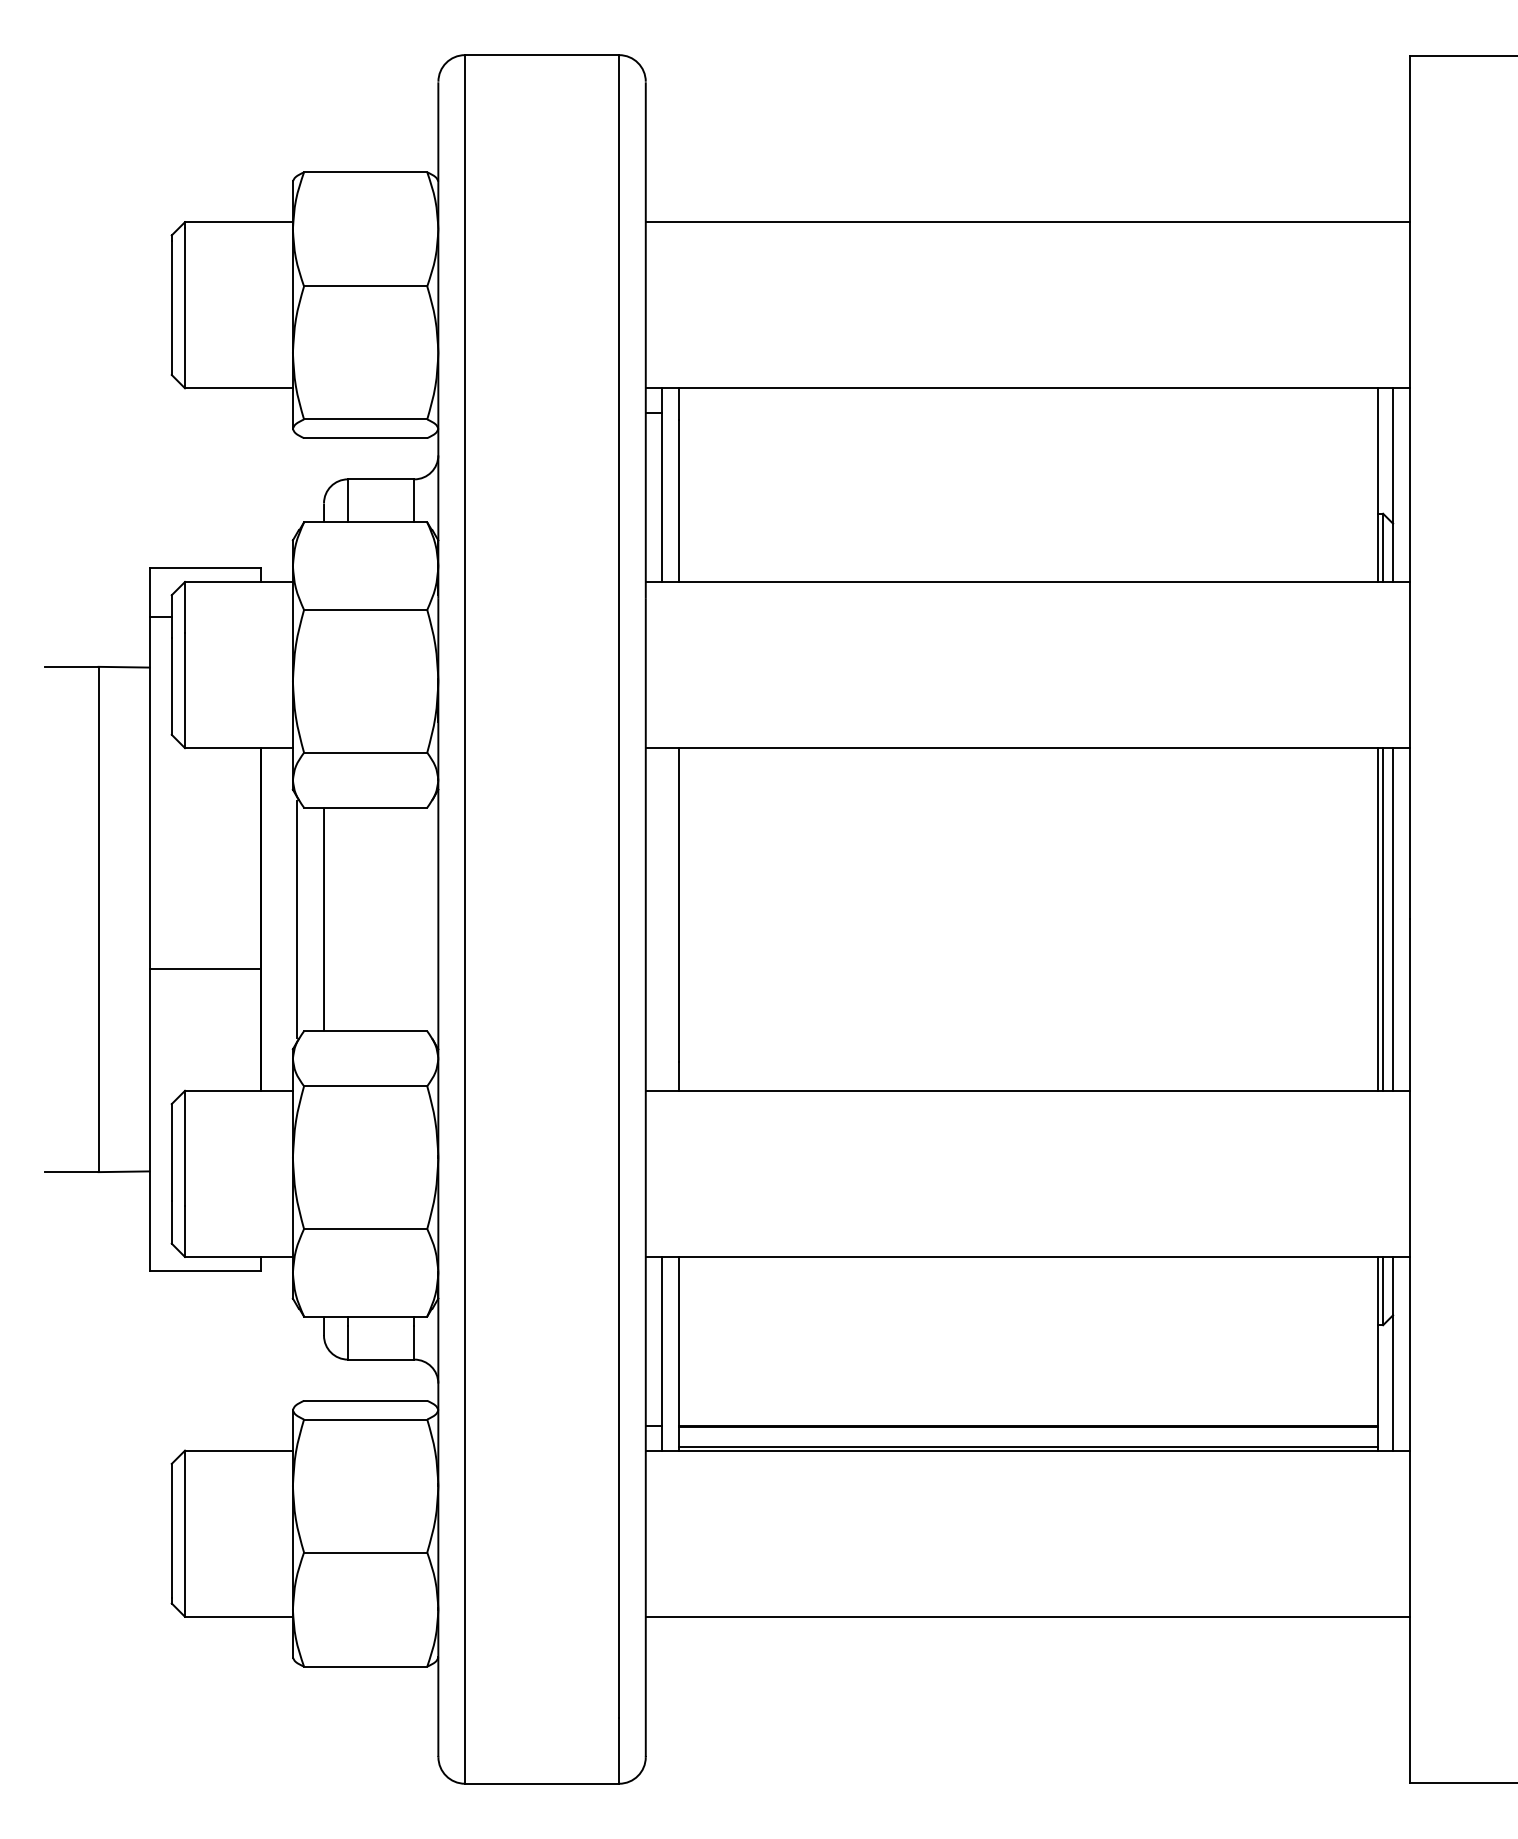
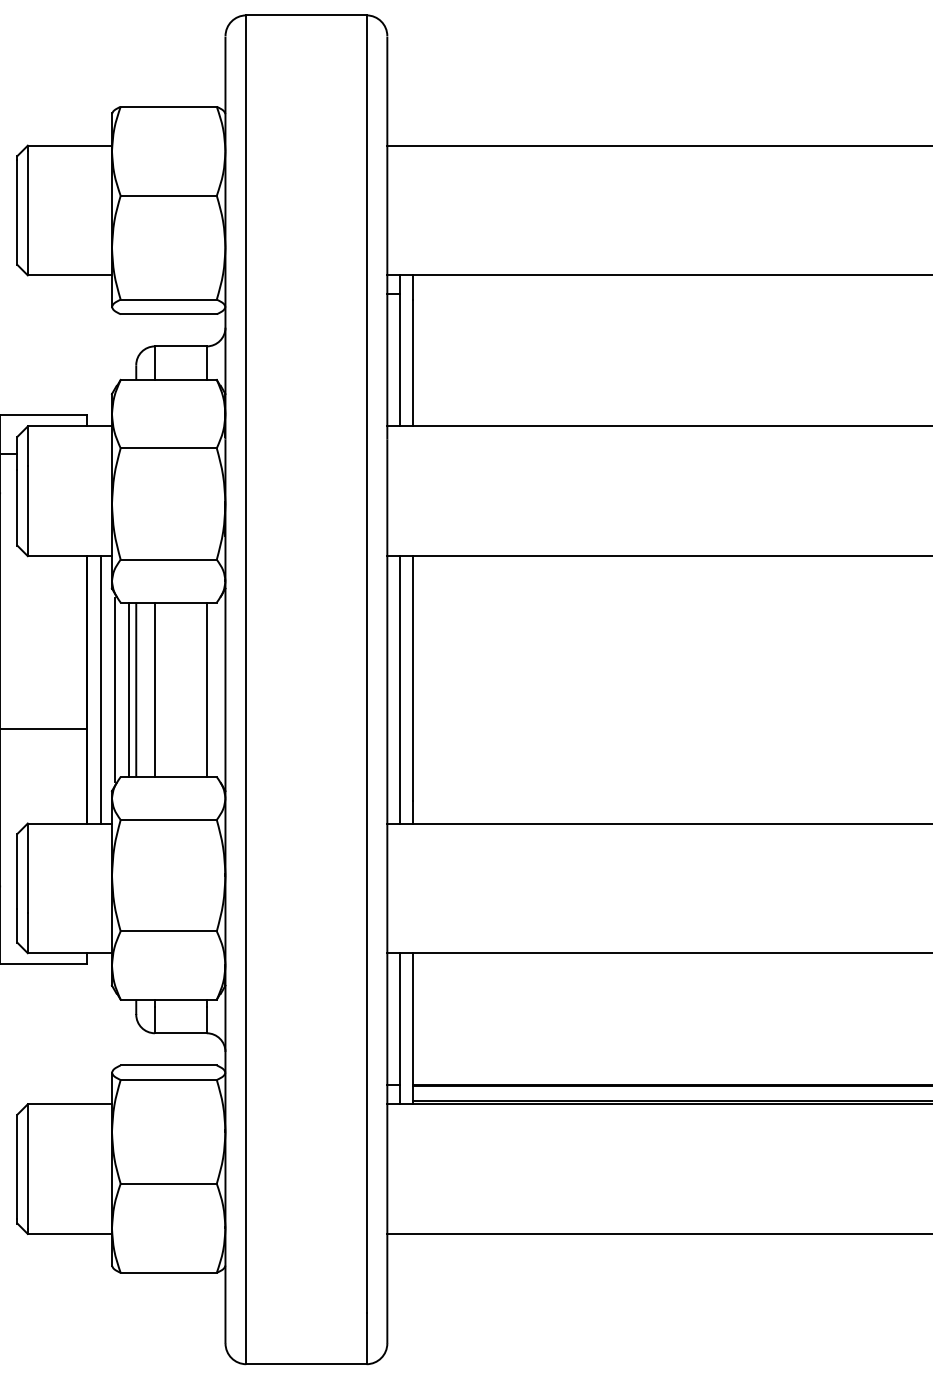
line: (279, 919) -> (101, 689), added
line: (314, 919) -> (128, 689), added
line: (347, 919) -> (154, 689), added
line: (414, 919) -> (206, 689), added
line: (662, 919) -> (400, 689), added

